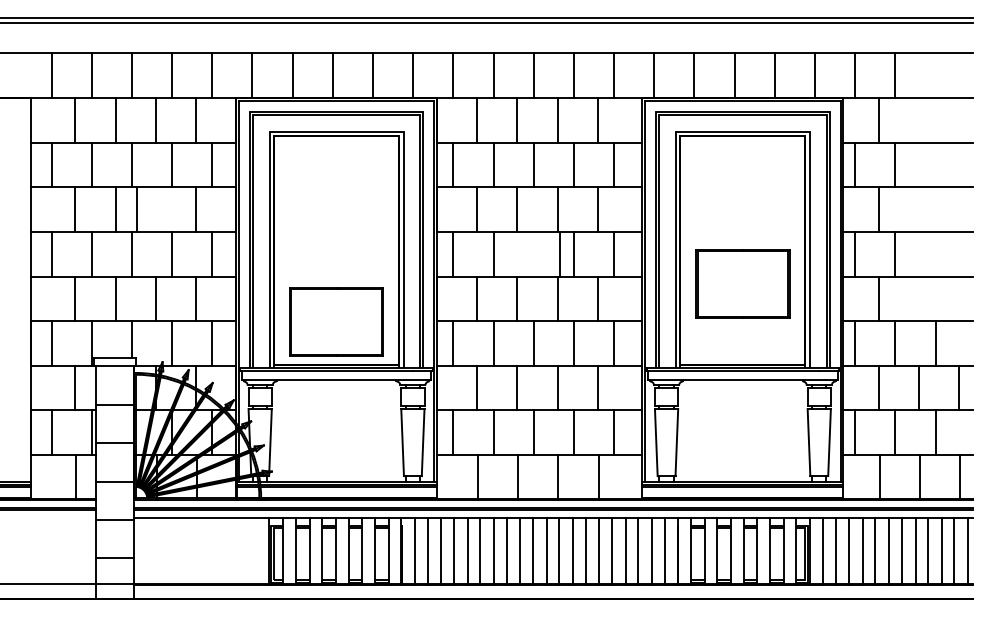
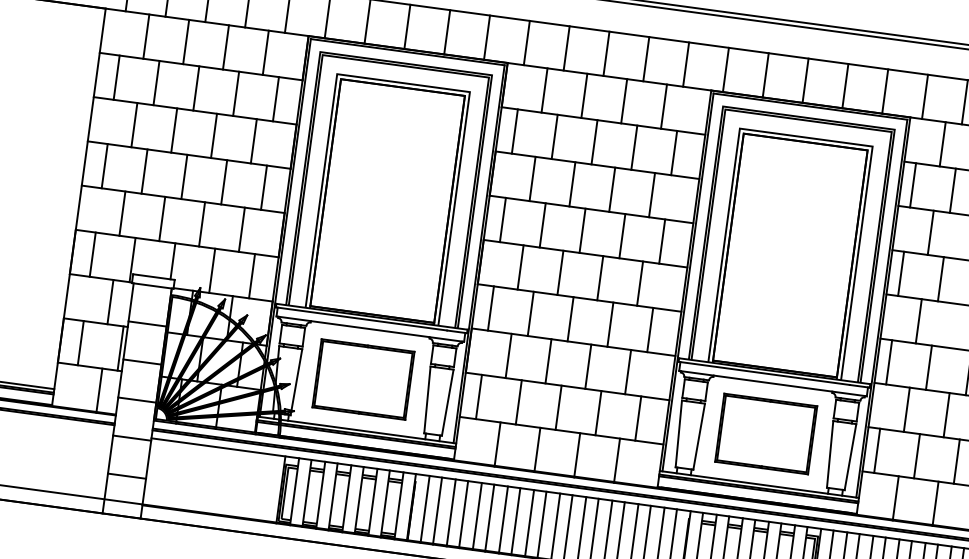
line: (136, 209) -> (213, 135), moved
line: (559, 253) -> (582, 230), moved
part: (742, 283) -> (765, 433), moved
part: (336, 321) -> (363, 379), moved

